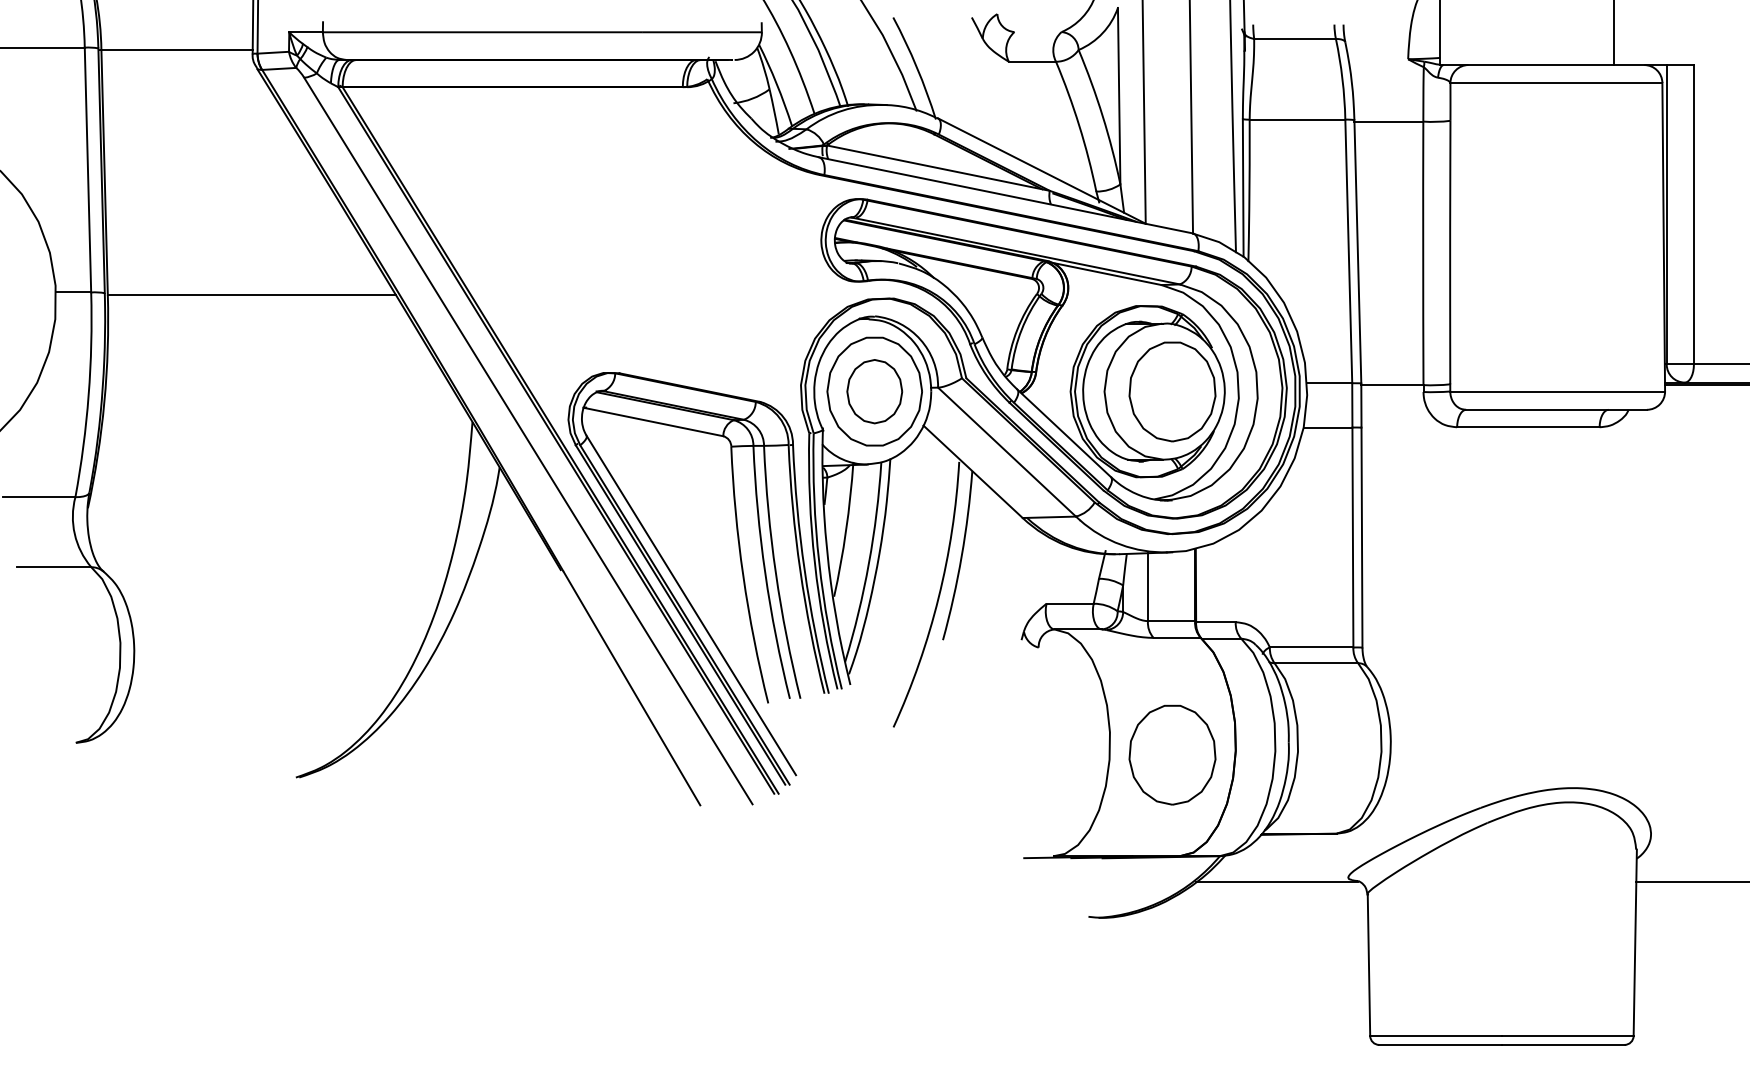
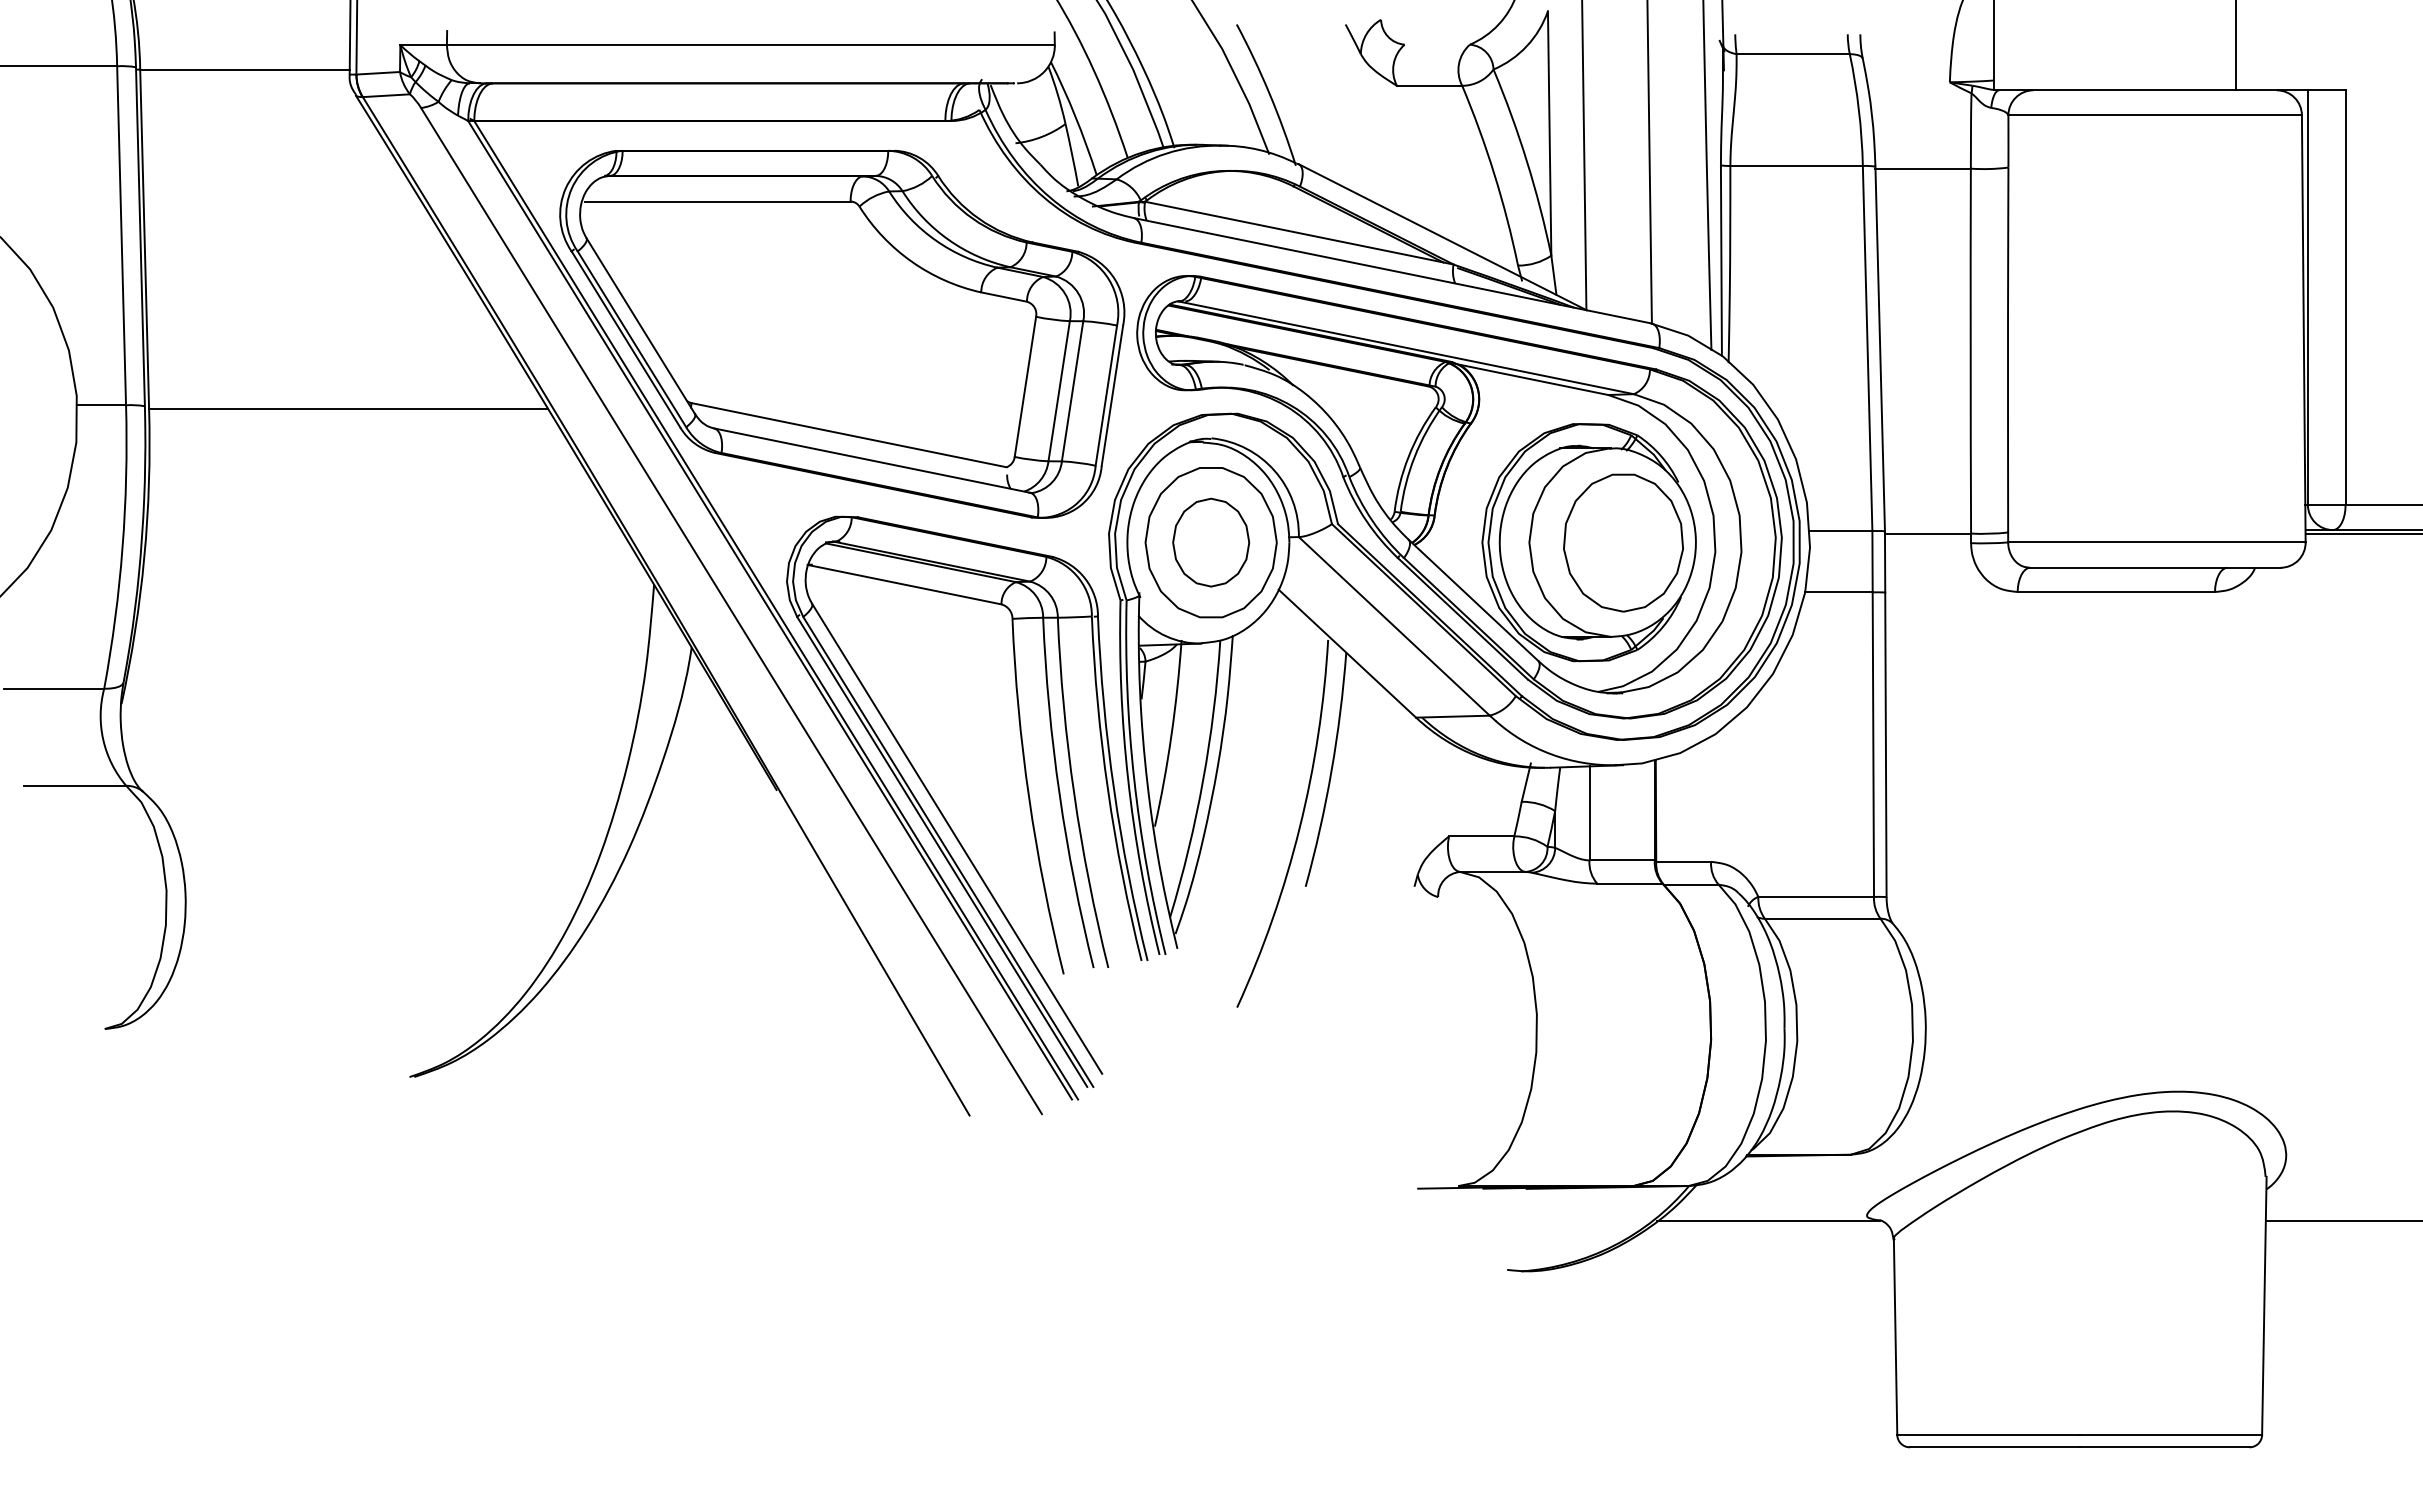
part: (608, 240) -> (842, 333), added
part: (1172, 754) -> (1623, 1045), removed

